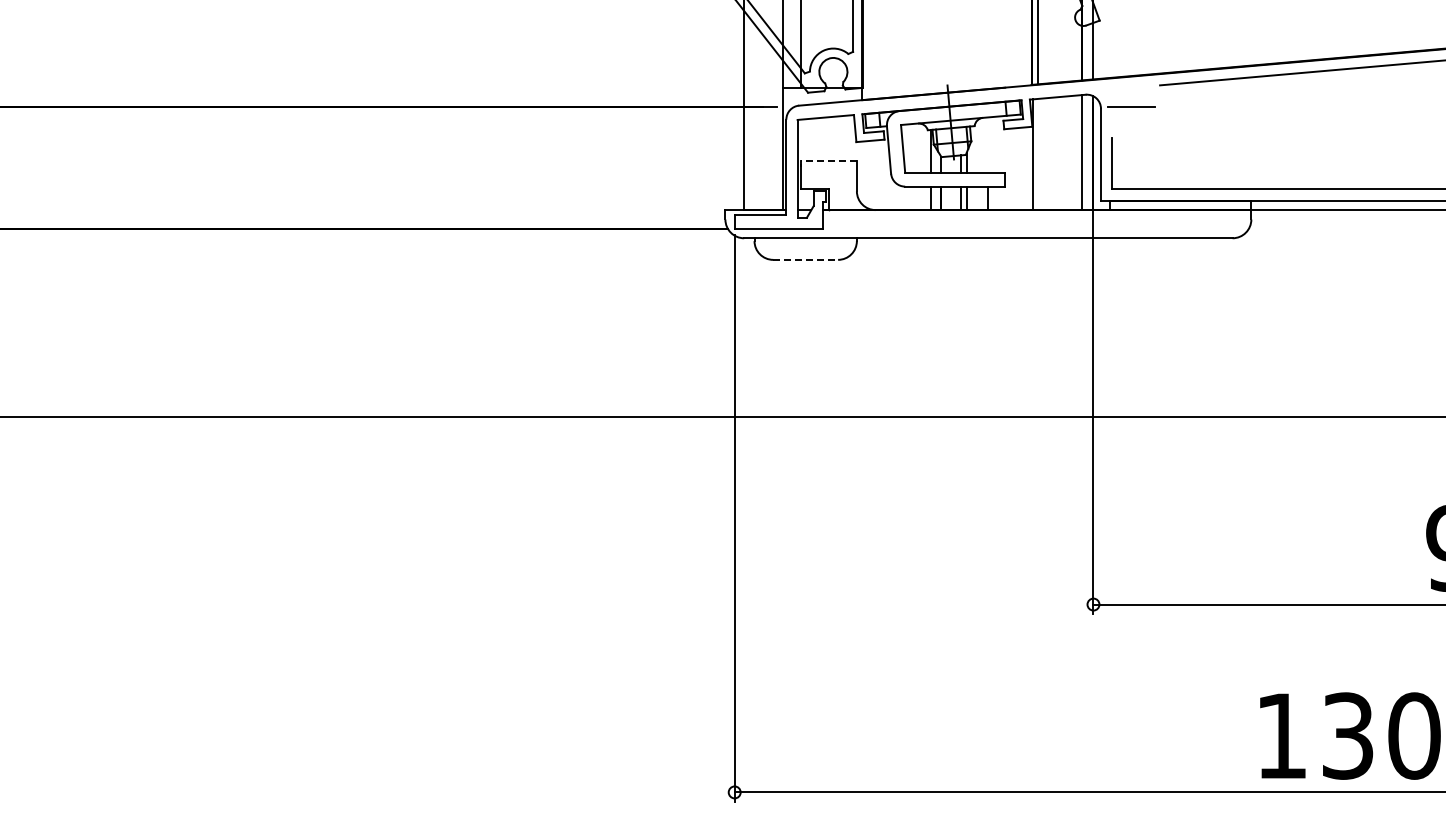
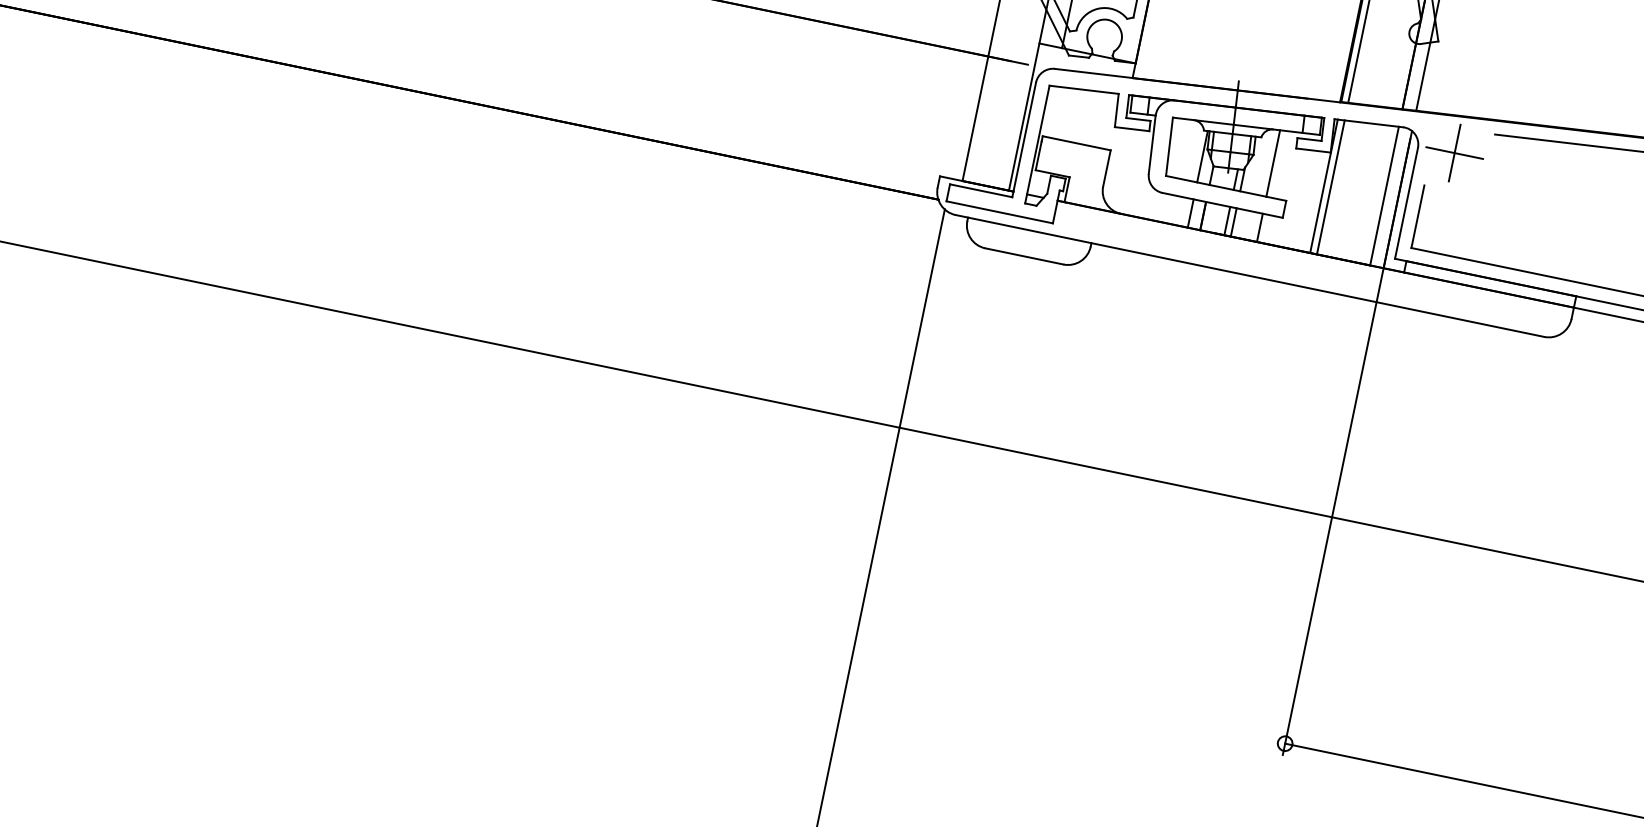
line: (1131, 106) -> (1455, 152), added
line: (988, 144) -> (1273, 162), added
line: (1038, 154) -> (1331, 187), added
line: (828, 161) -> (1076, 143), dashed -> solid
line: (806, 259) -> (1025, 256), dashed -> solid

